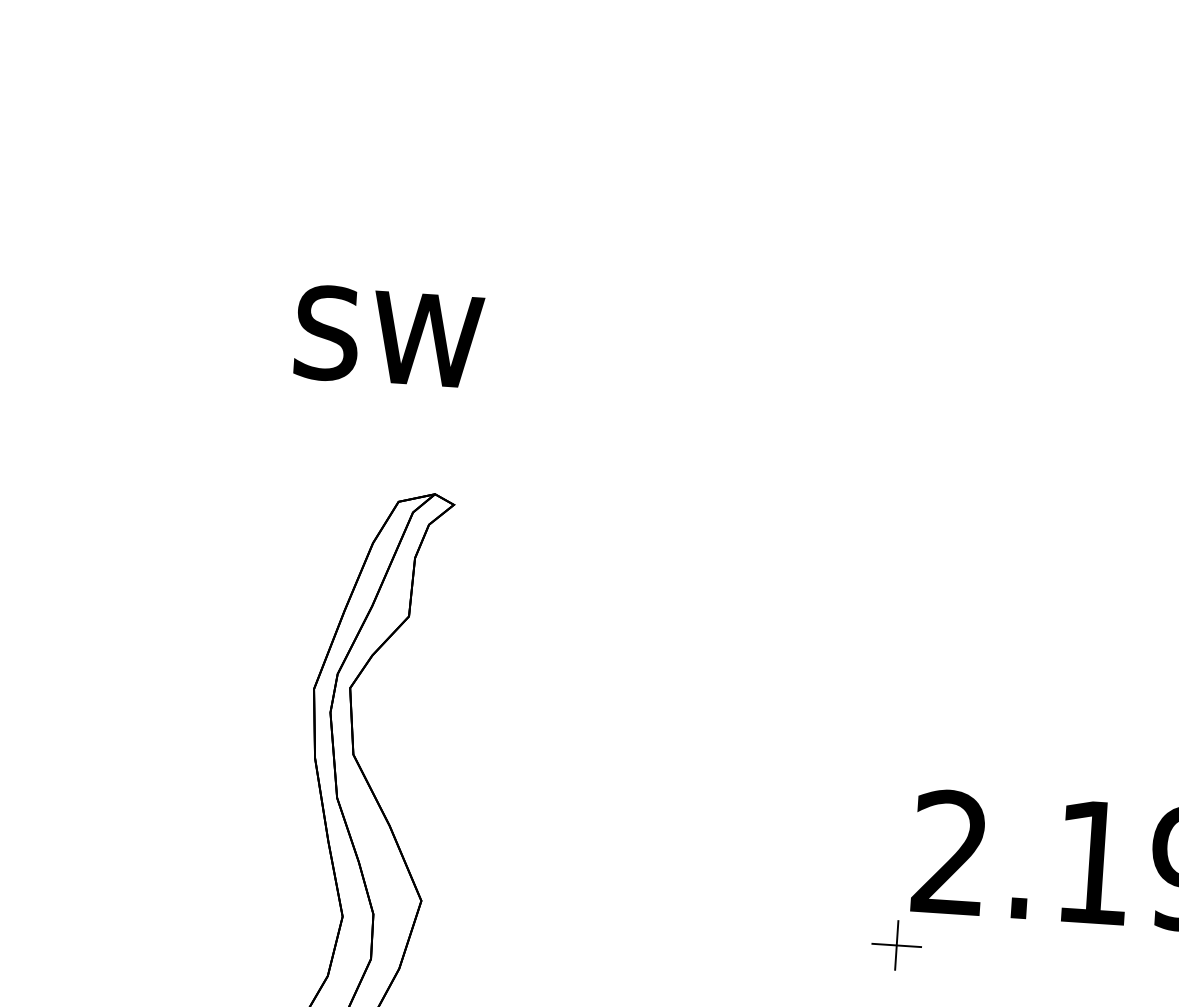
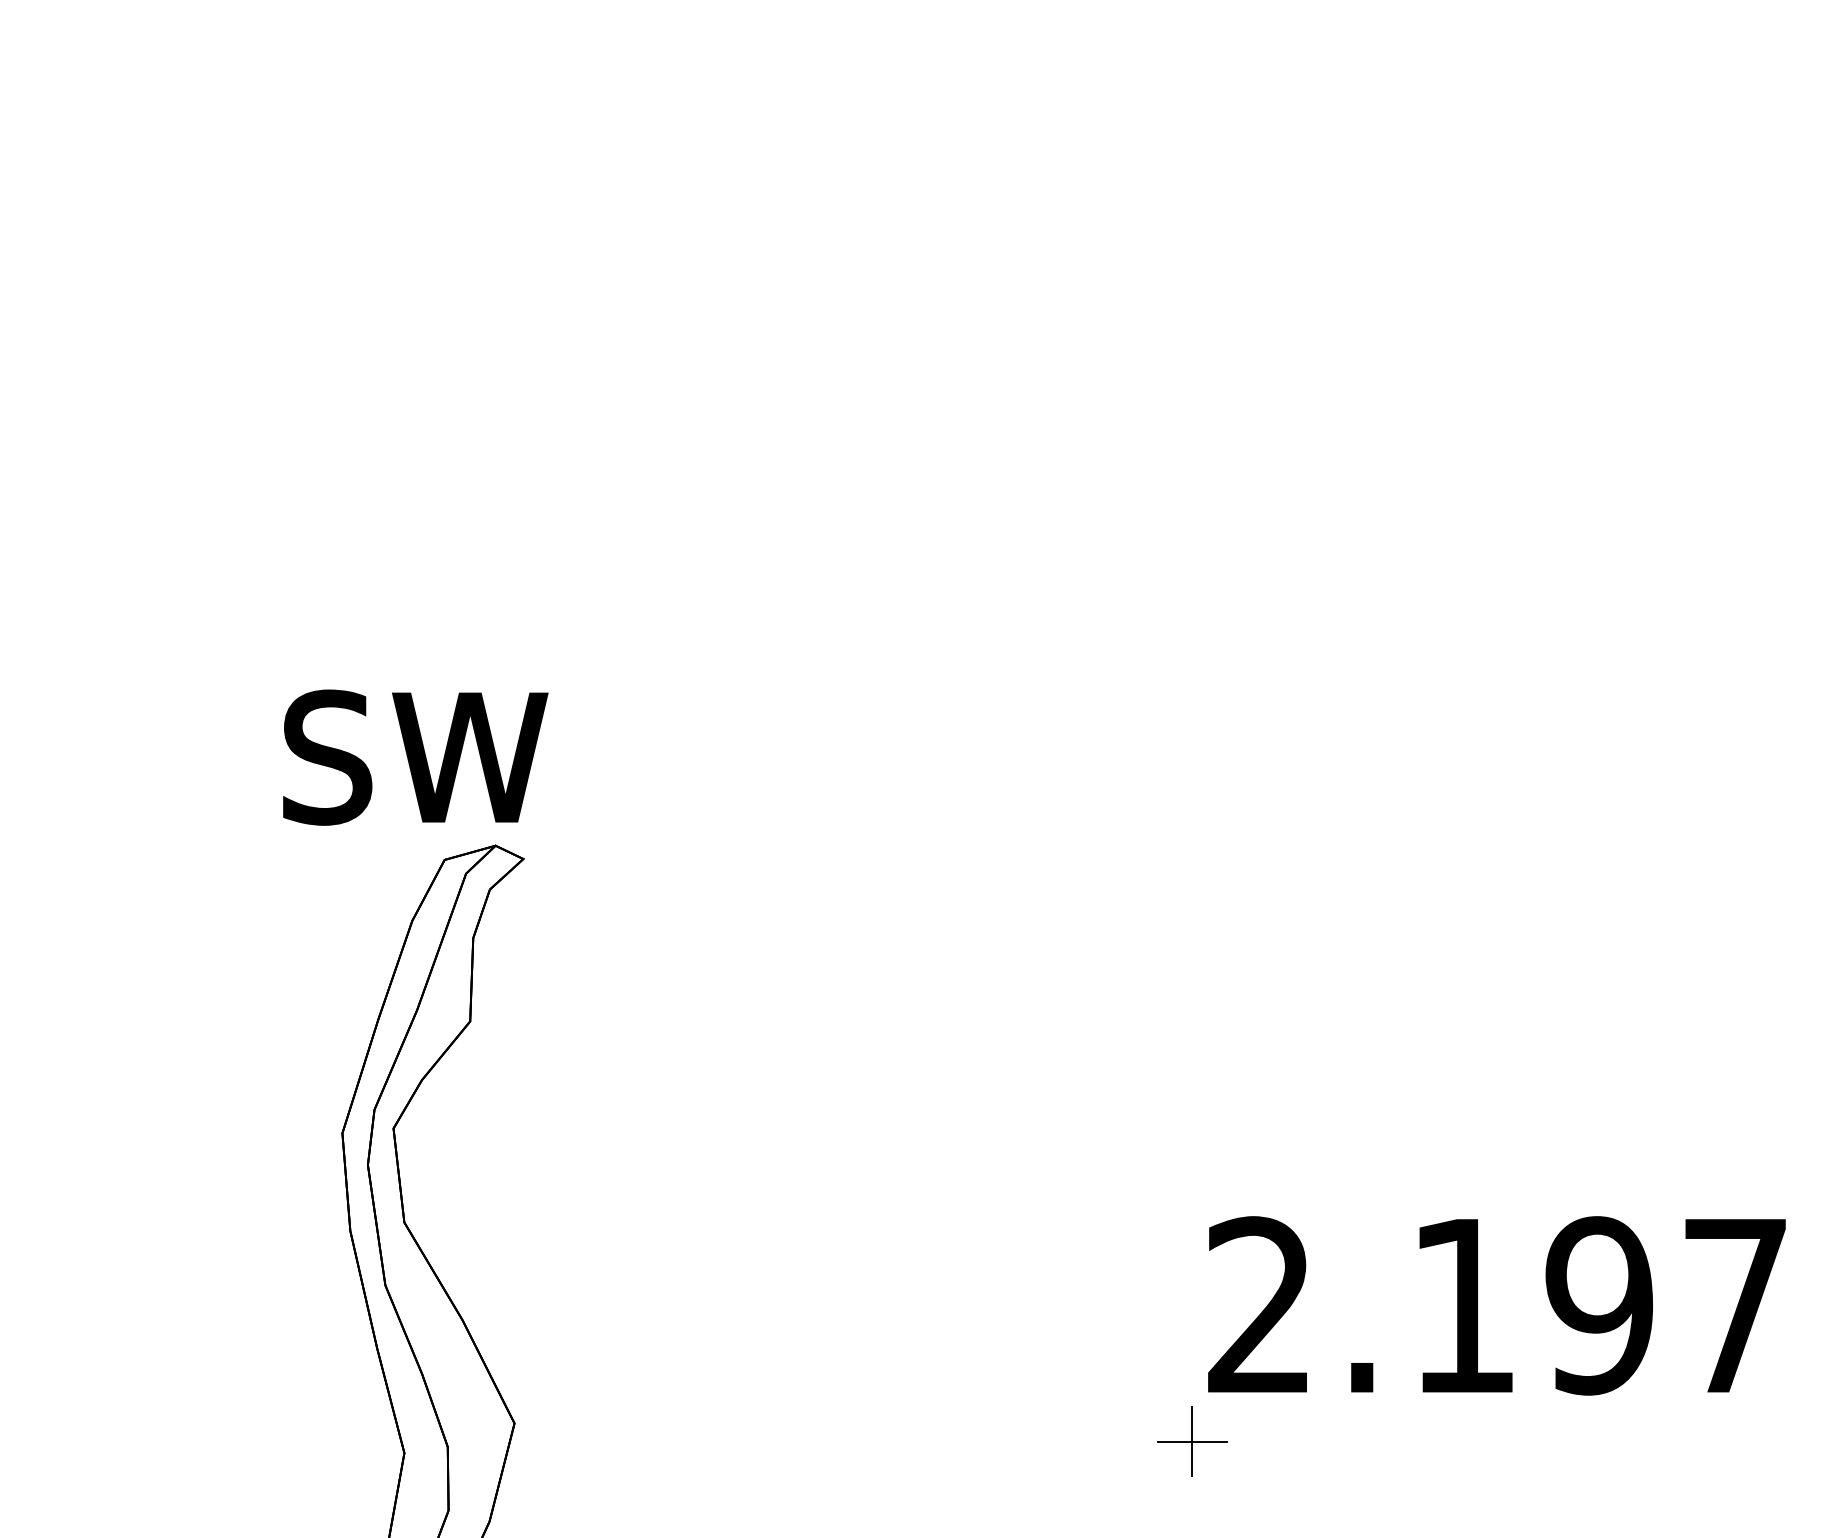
text: (388, 337) -> (415, 757), moved

